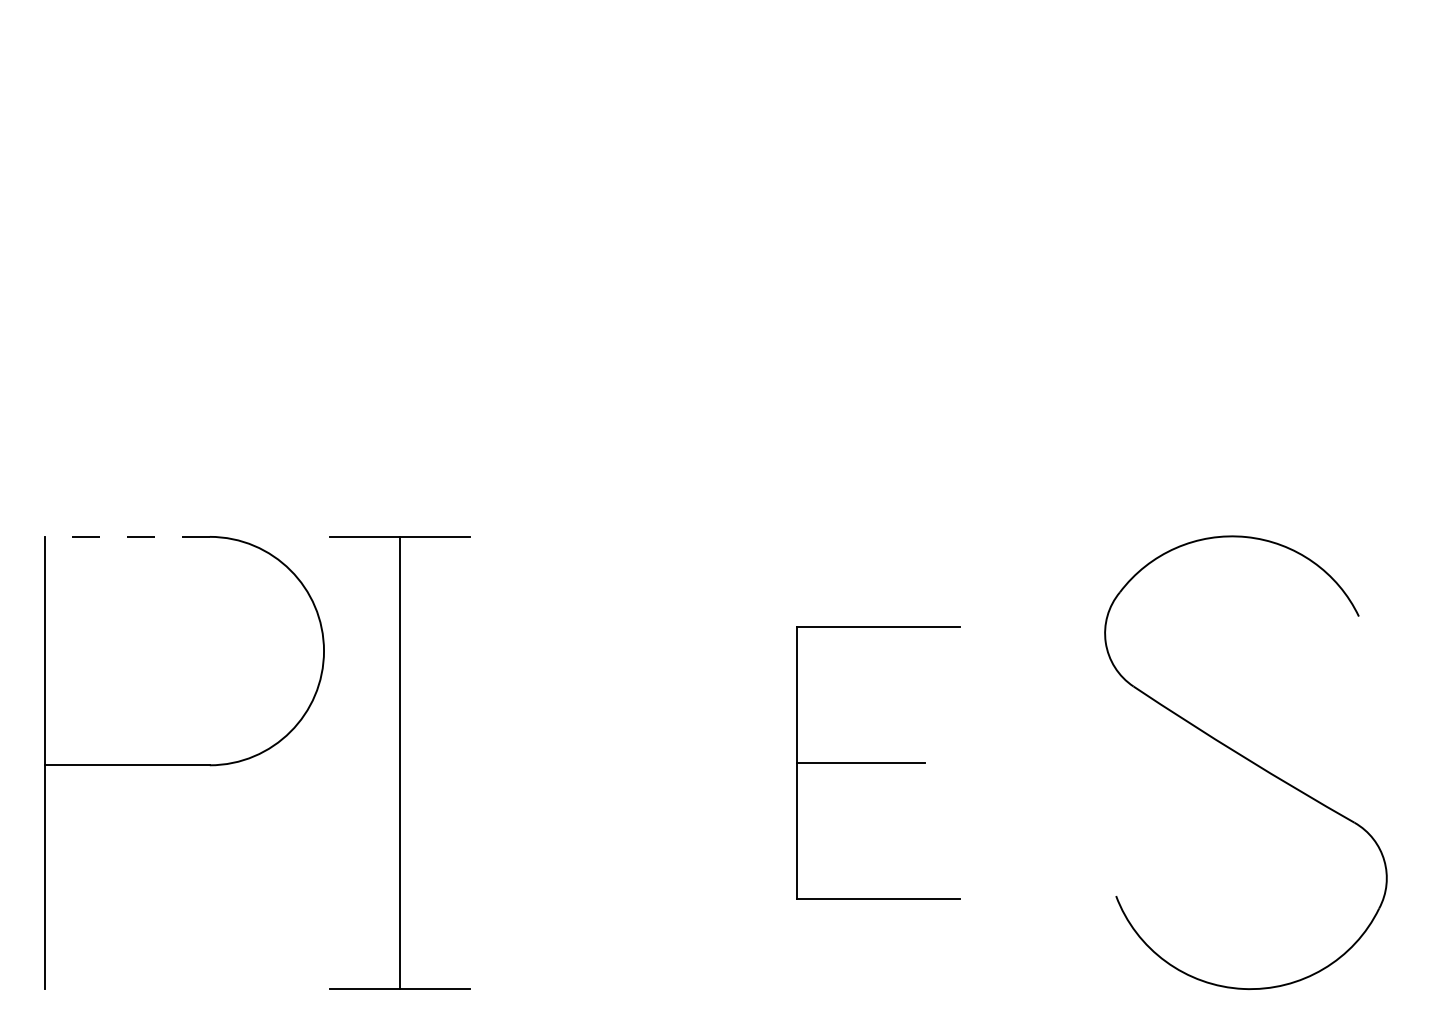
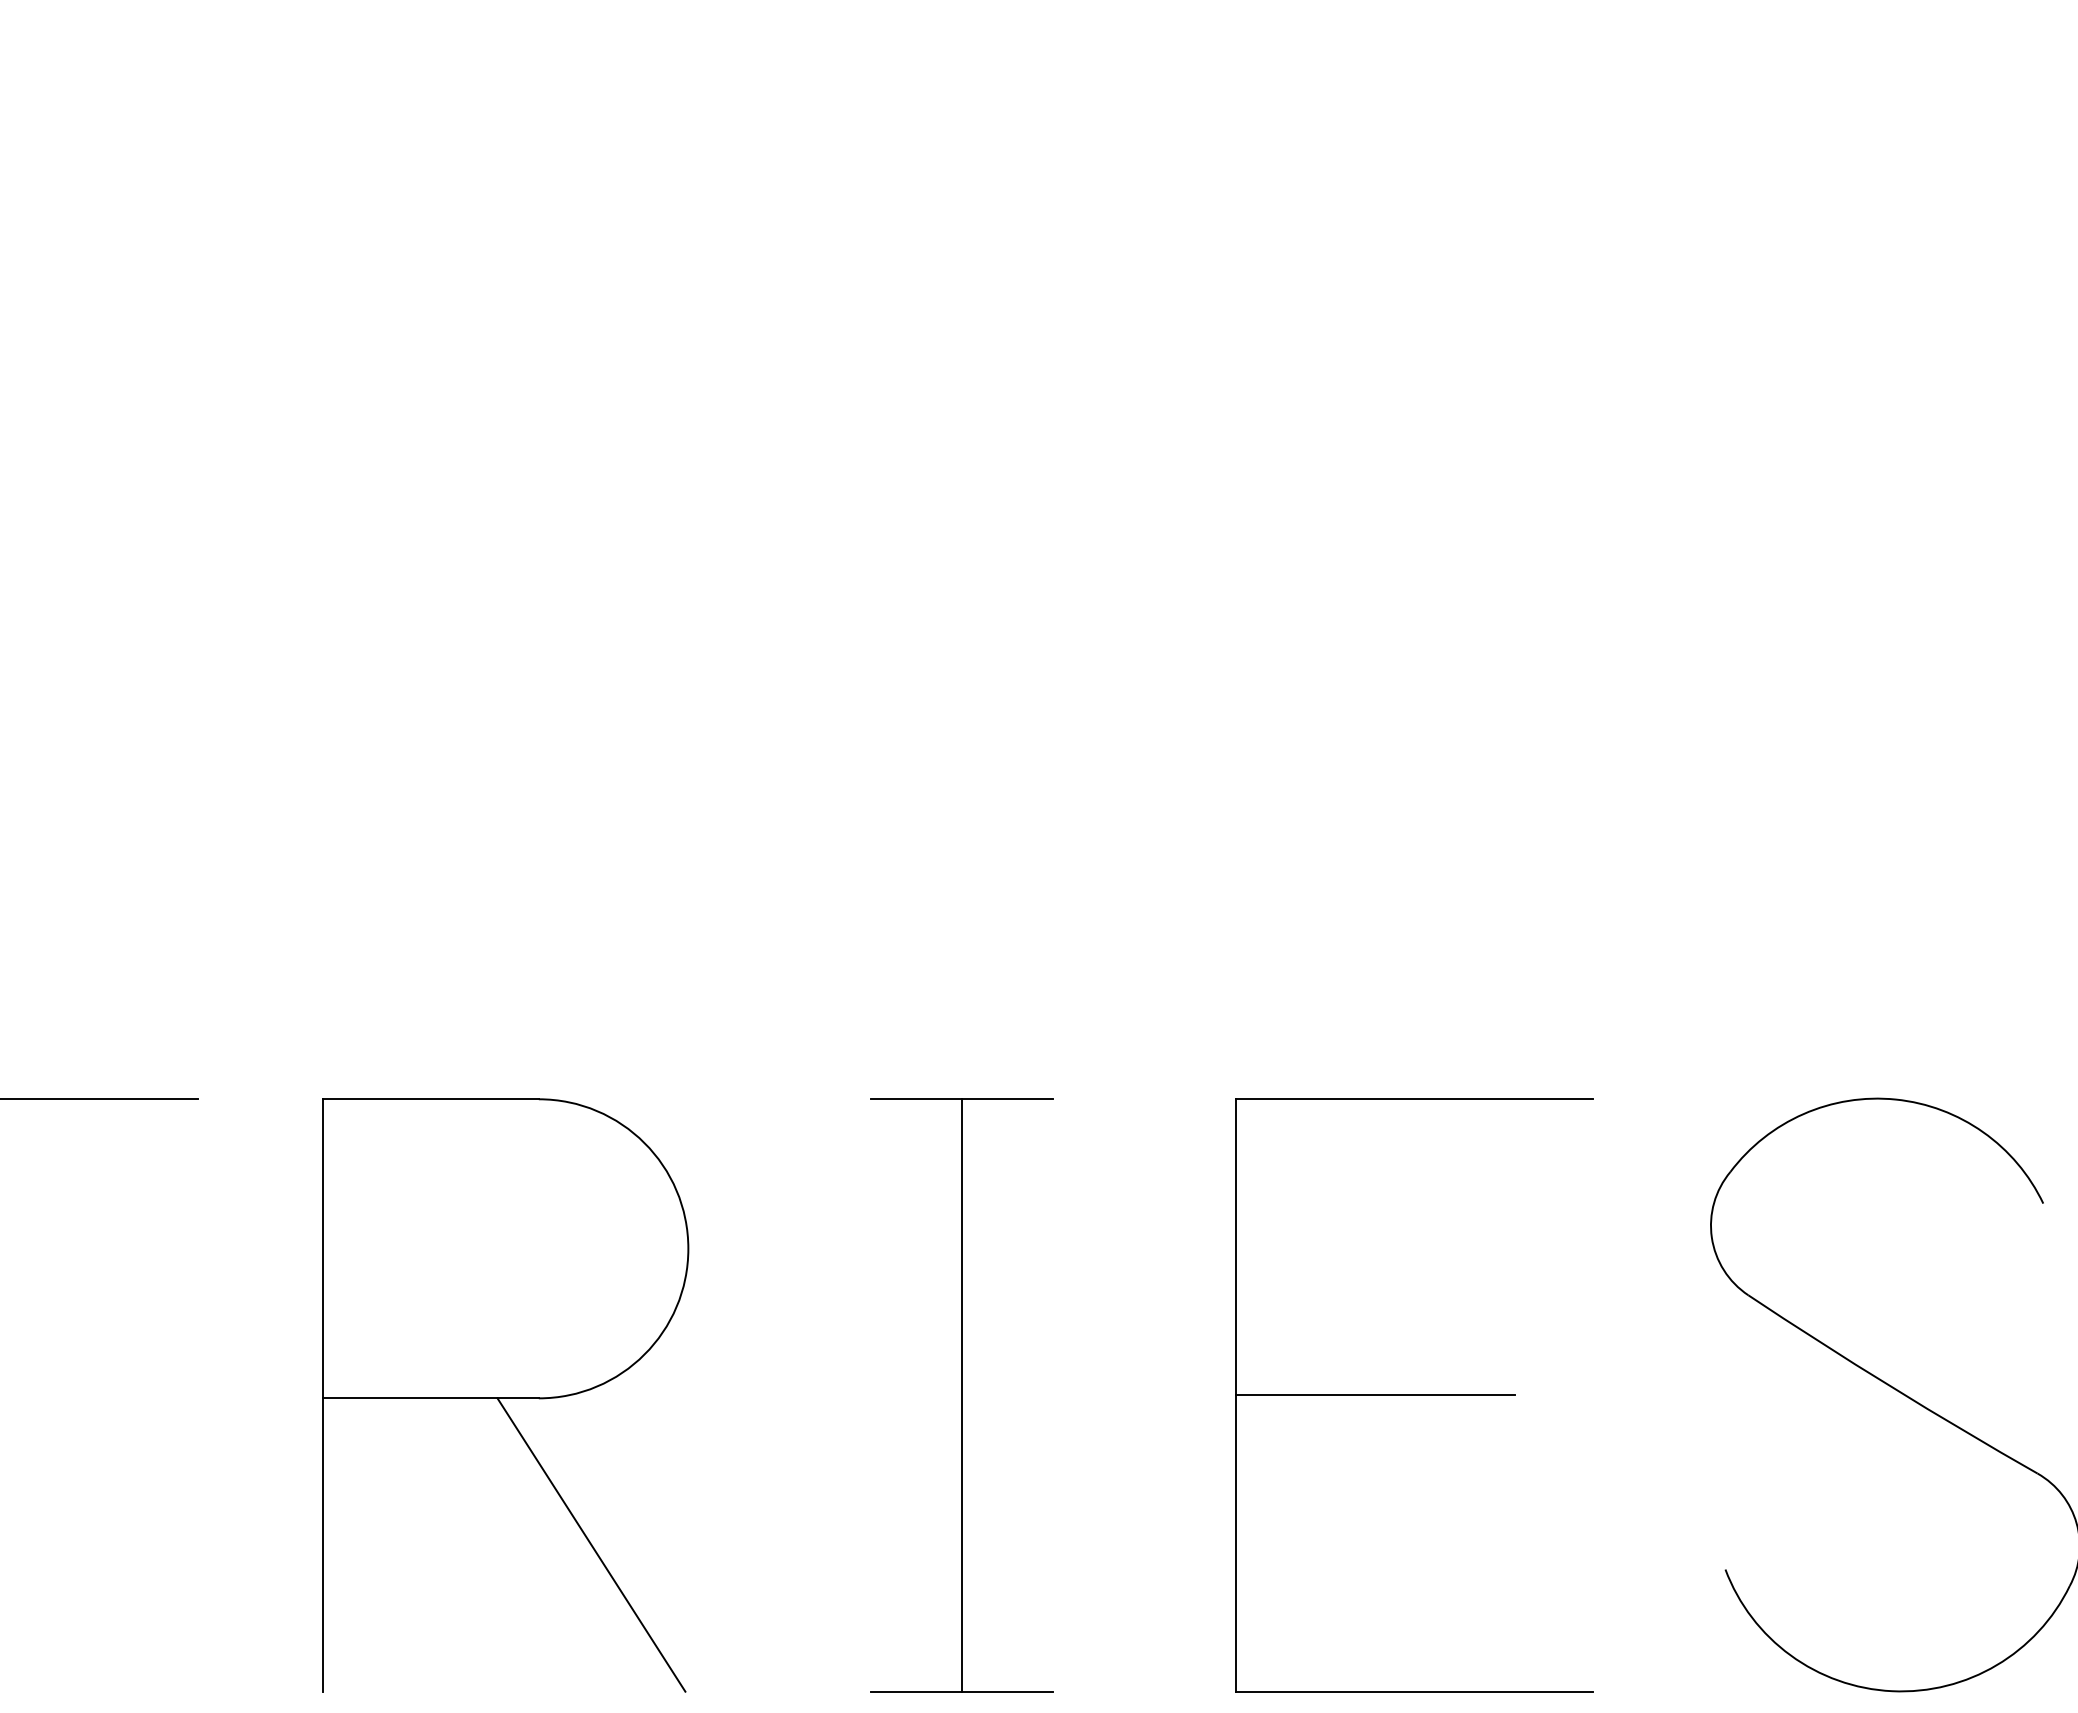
line: (127, 537) -> (431, 1099), dashed -> solid
part: (399, 763) -> (961, 1395), moved
part: (878, 763) -> (1414, 1395), size x1.67
line: (250, 876) -> (591, 1544), added

